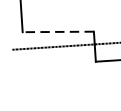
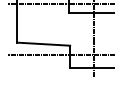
line: (58, 32) -> (43, 44), dashed -> solid

